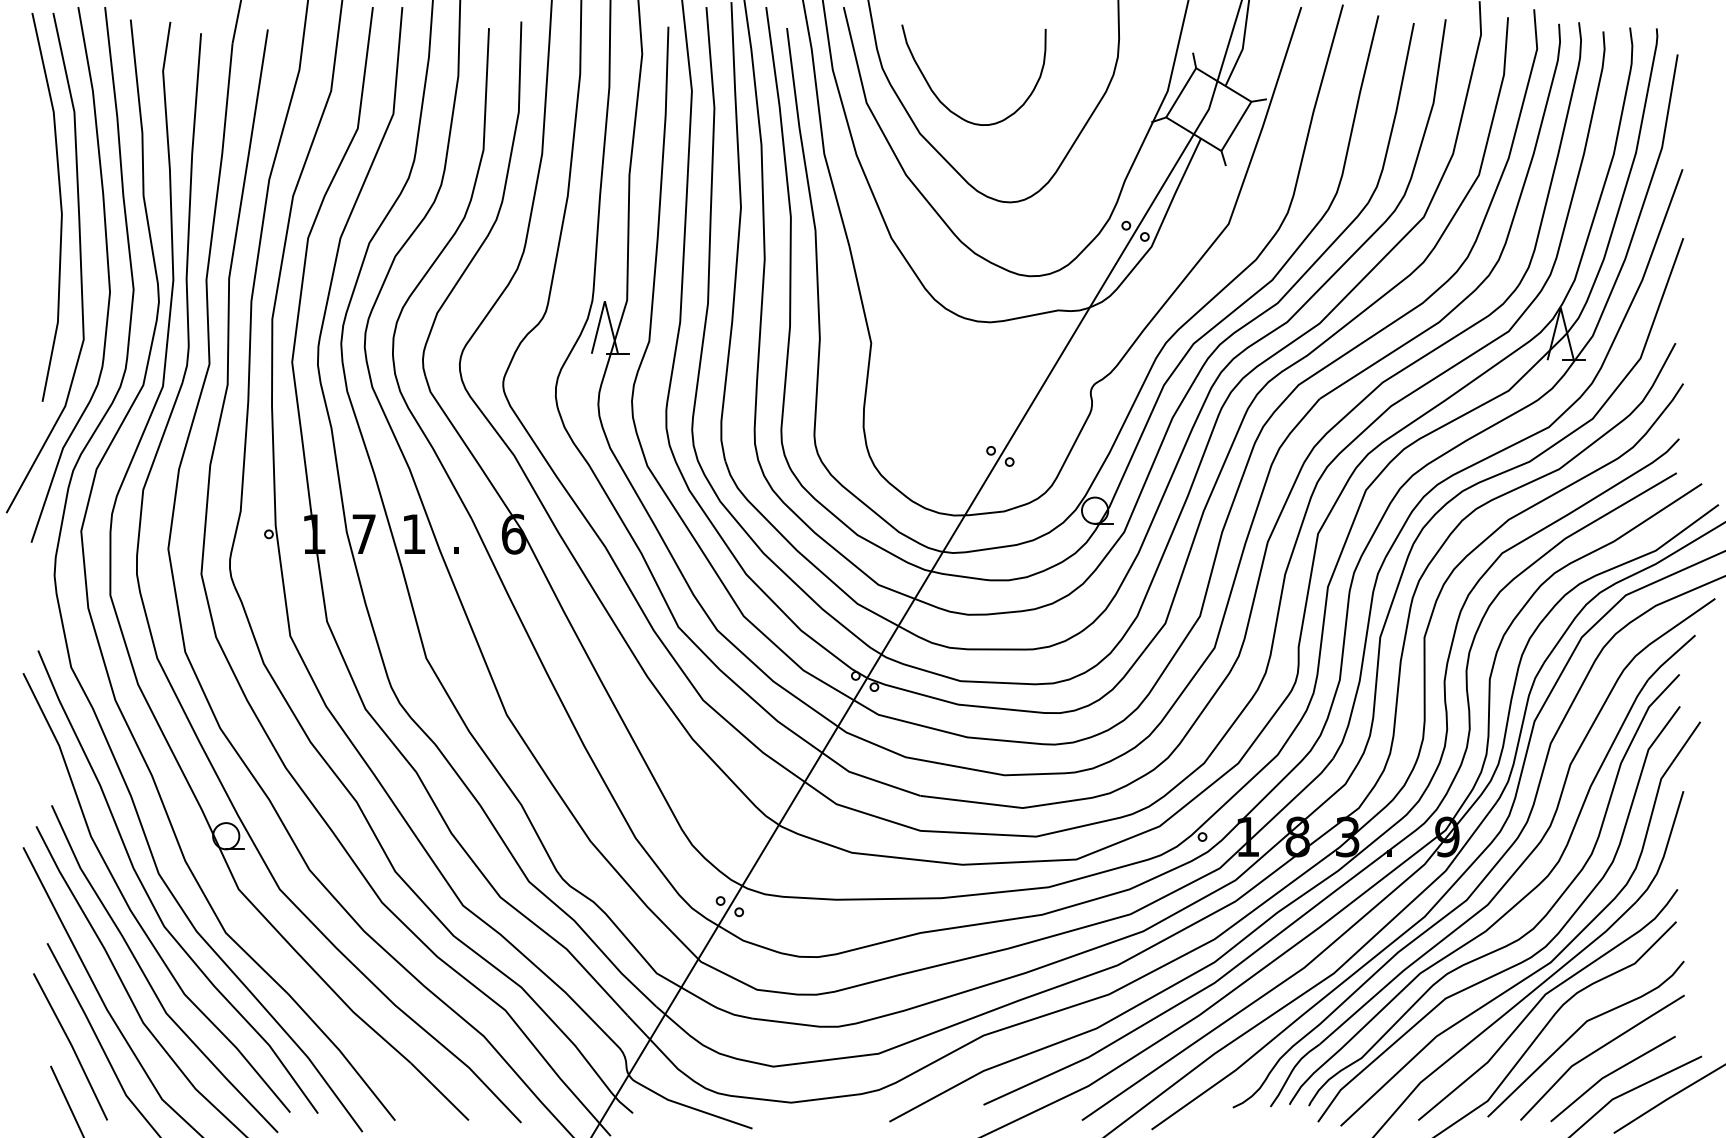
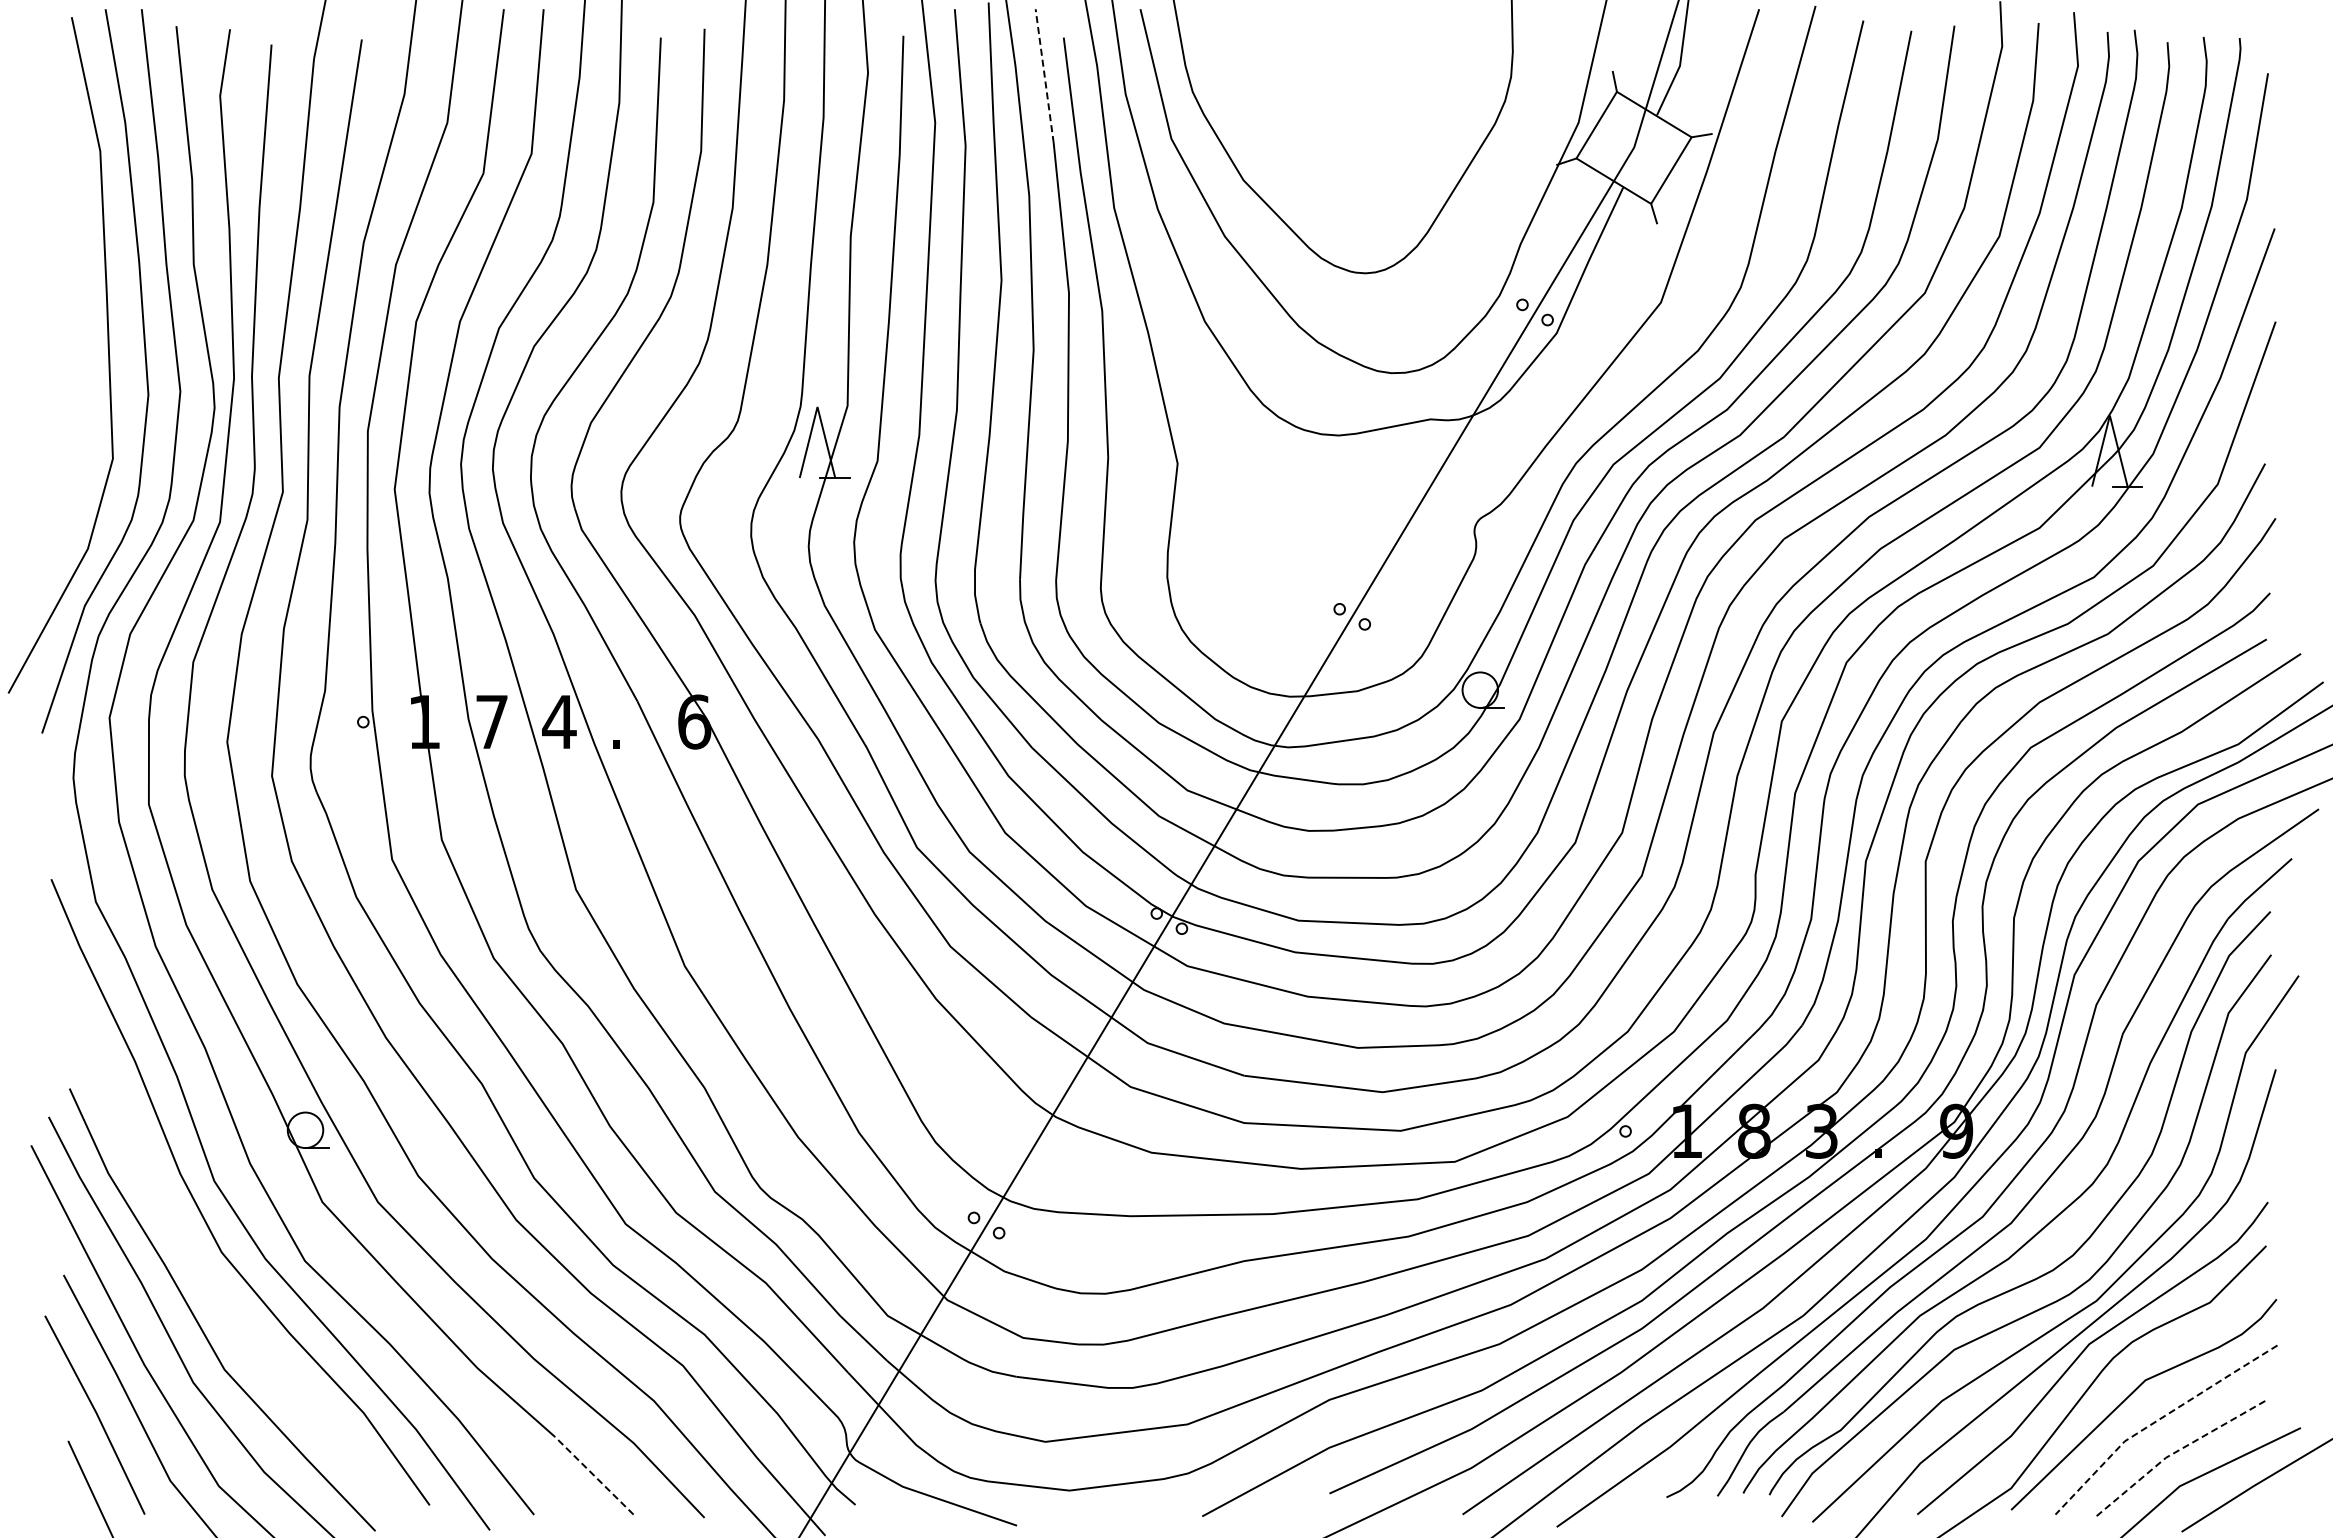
line: (772, 56) -> (1044, 75), solid -> dashed
curve: (944, 104) -> (1276, 140), removed
line: (60, 207) -> (81, 280), removed
text: (414, 533) -> (559, 721), 1 -> 4
curve: (130, 908) -> (176, 1228), removed
line: (1596, 1050) -> (2158, 1420), solid -> dashed
line: (1609, 1074) -> (2175, 1452), solid -> dashed
line: (439, 1091) -> (593, 1475), solid -> dashed

